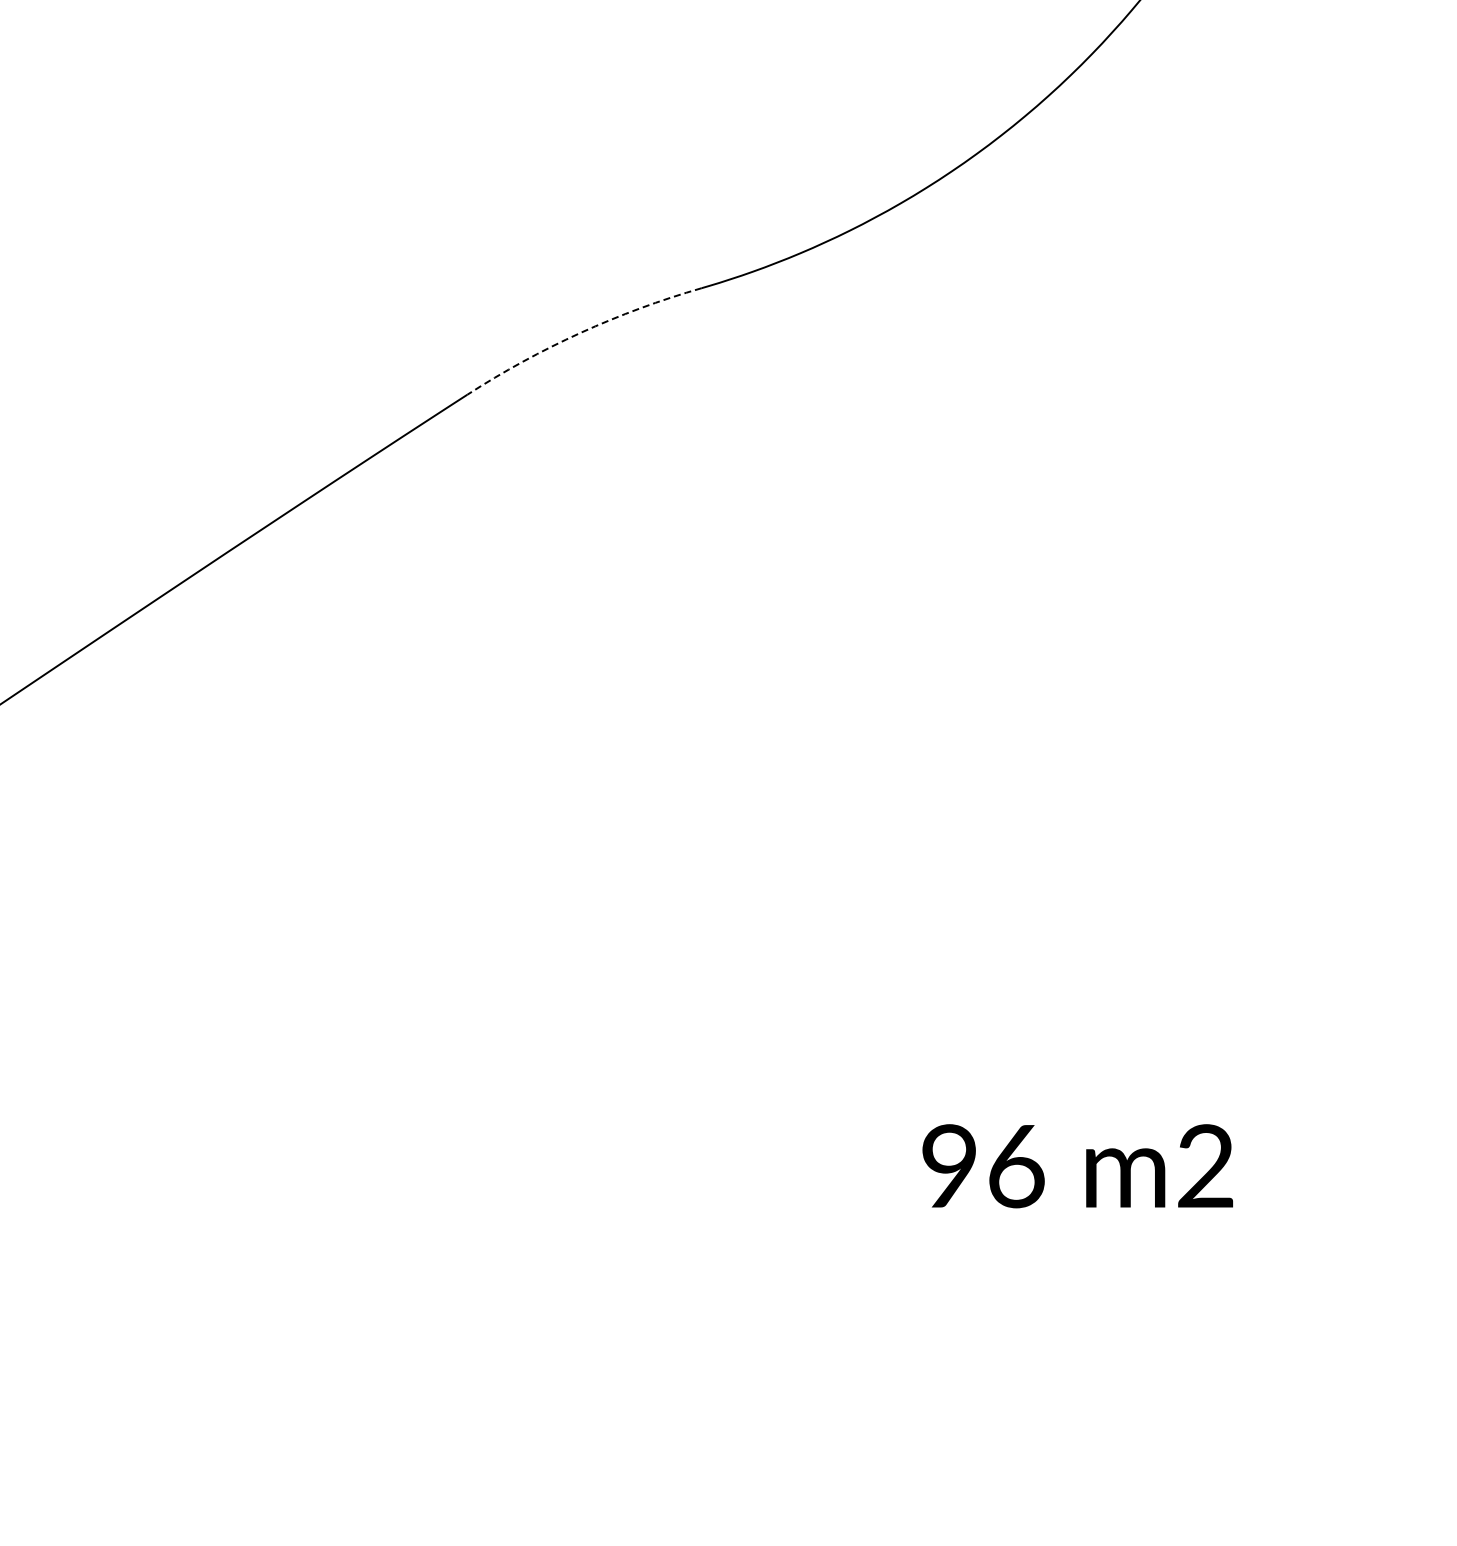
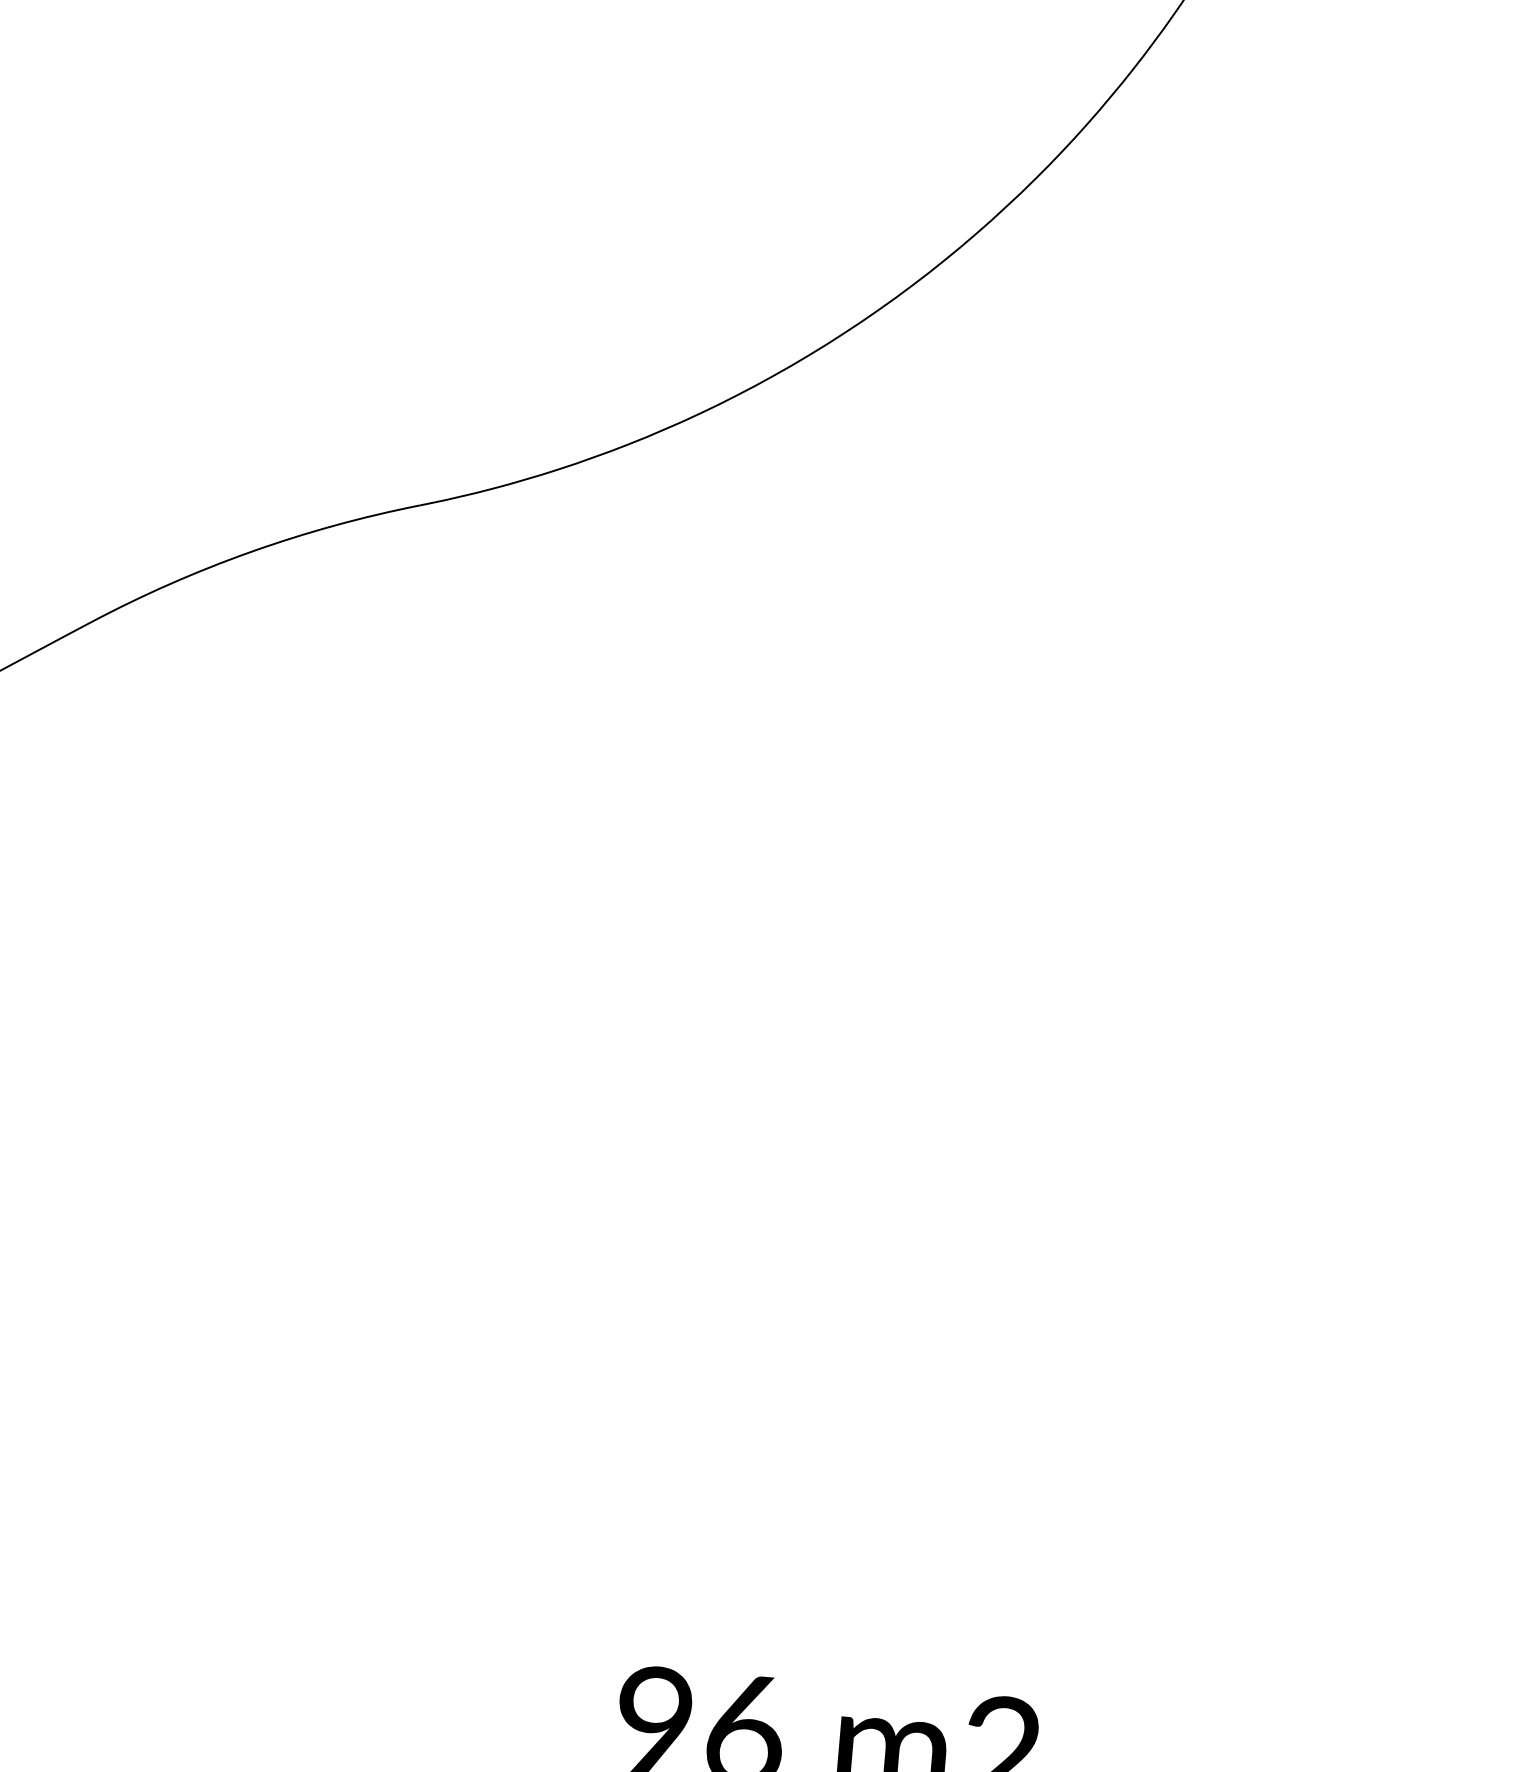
arc: (580, 332) -> (251, 551), dashed -> solid

